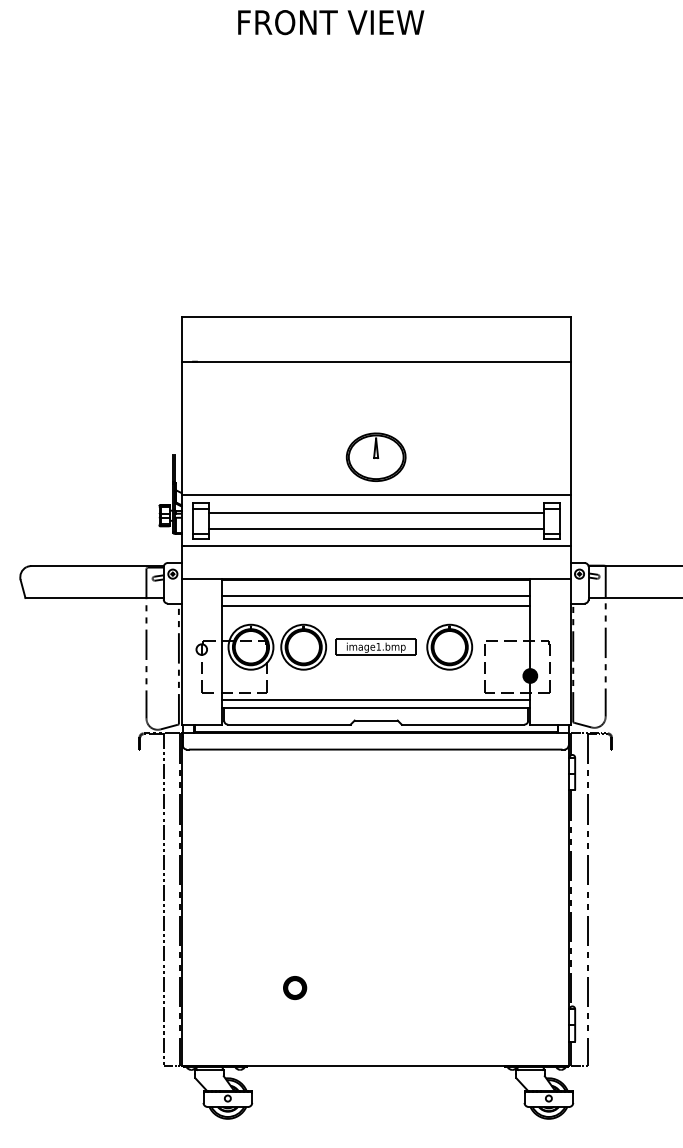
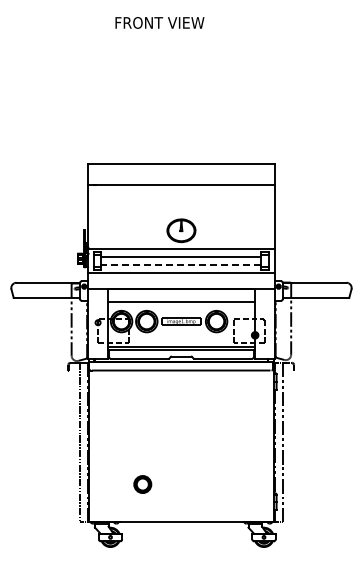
line: (376, 529) -> (181, 265), solid -> dashed
line: (376, 596) -> (181, 297), removed
part: (294, 987) -> (142, 484), size x1.6

